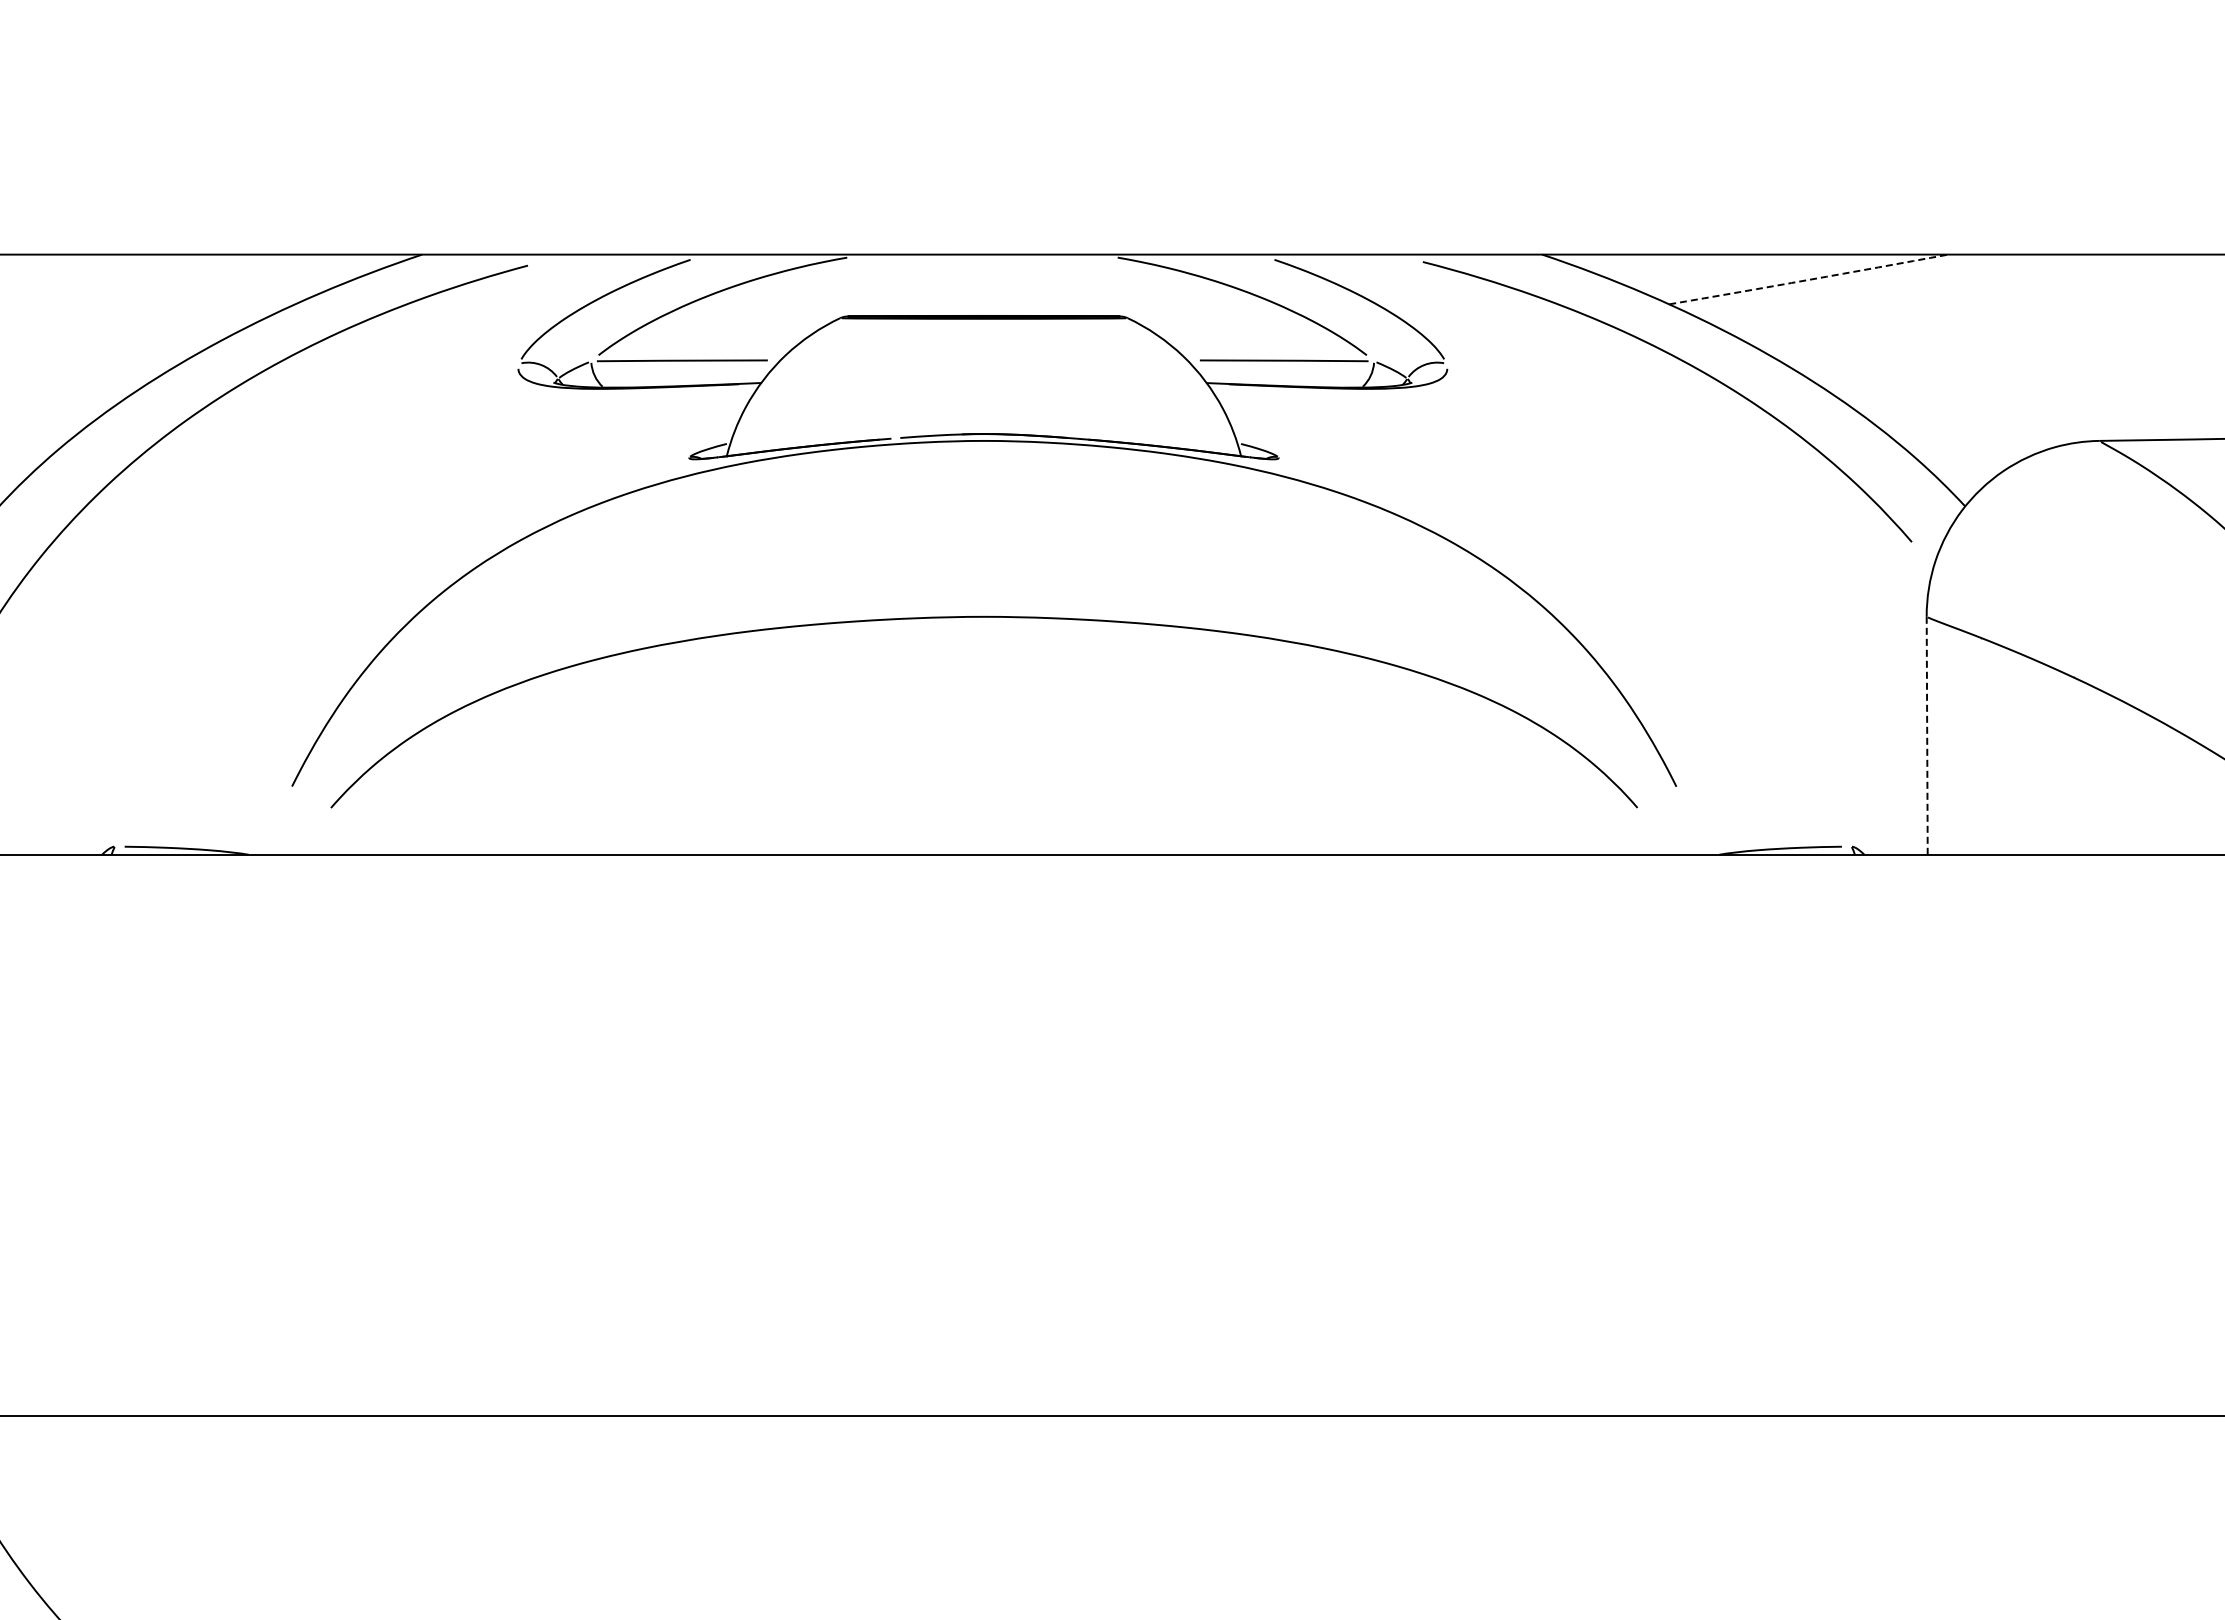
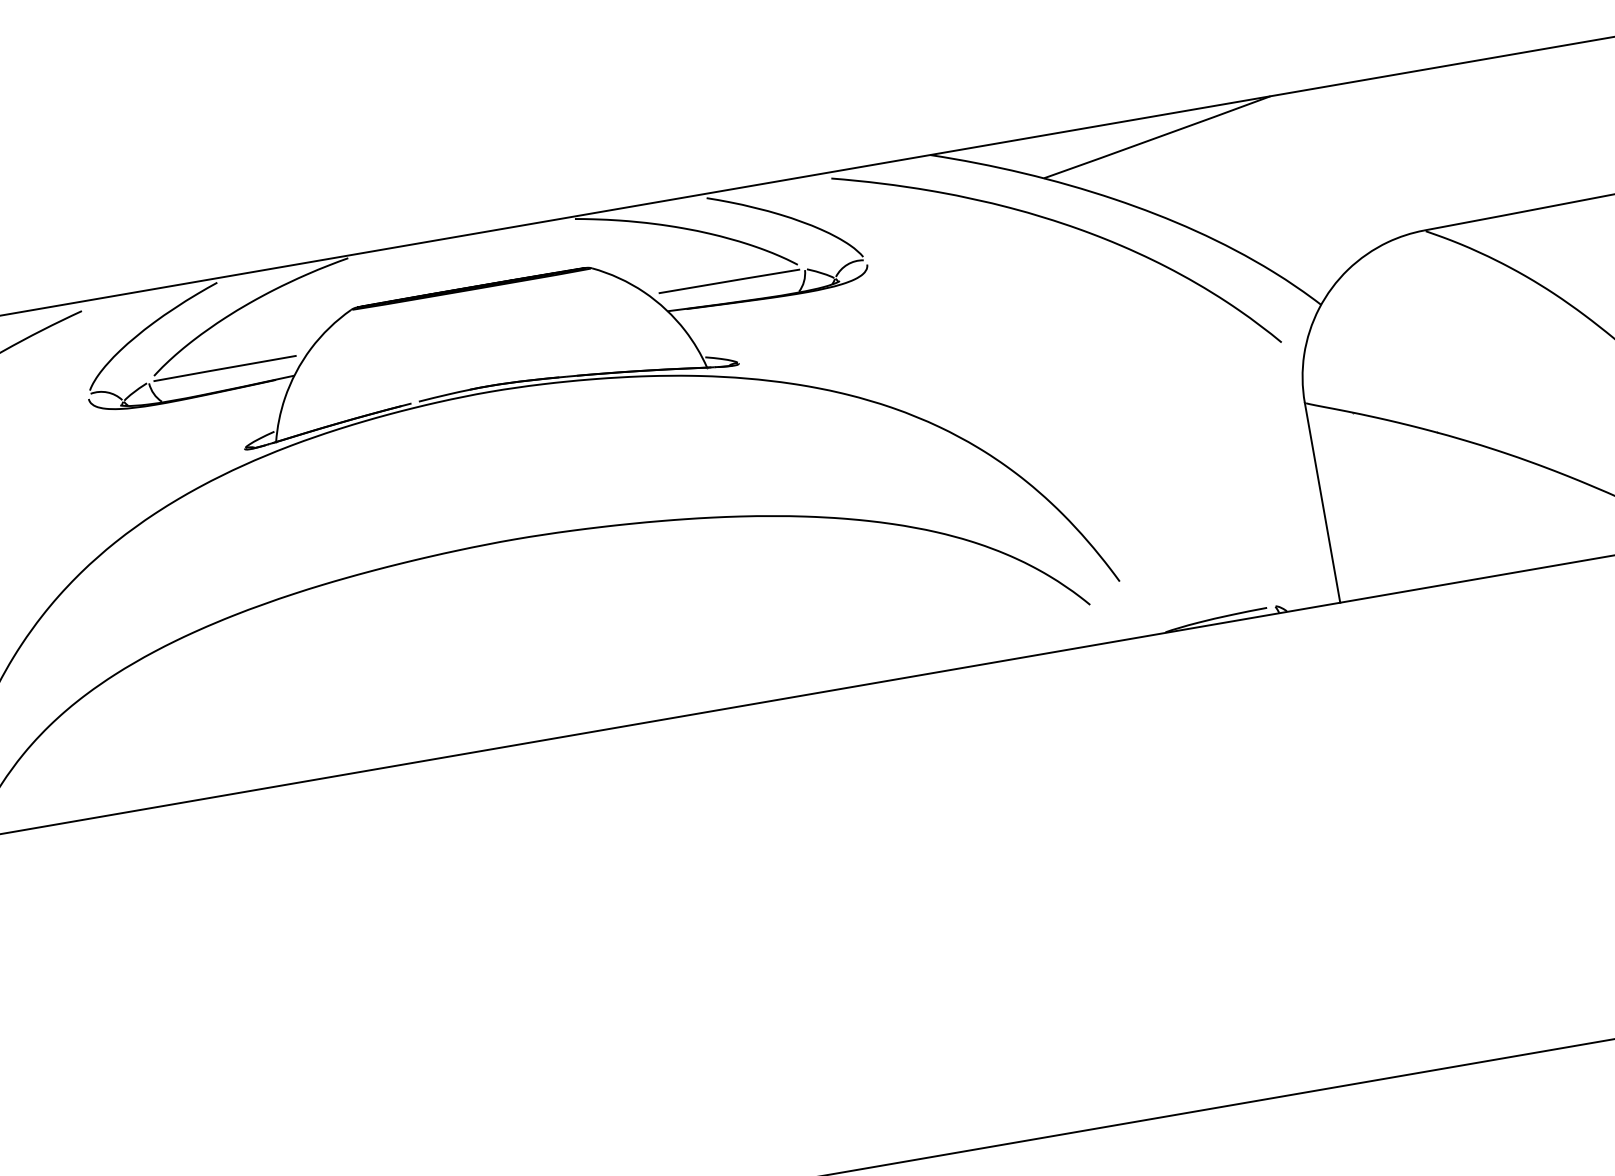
arc: (1808, 279) -> (1156, 137), dashed -> solid
line: (1927, 736) -> (1322, 503), dashed -> solid

